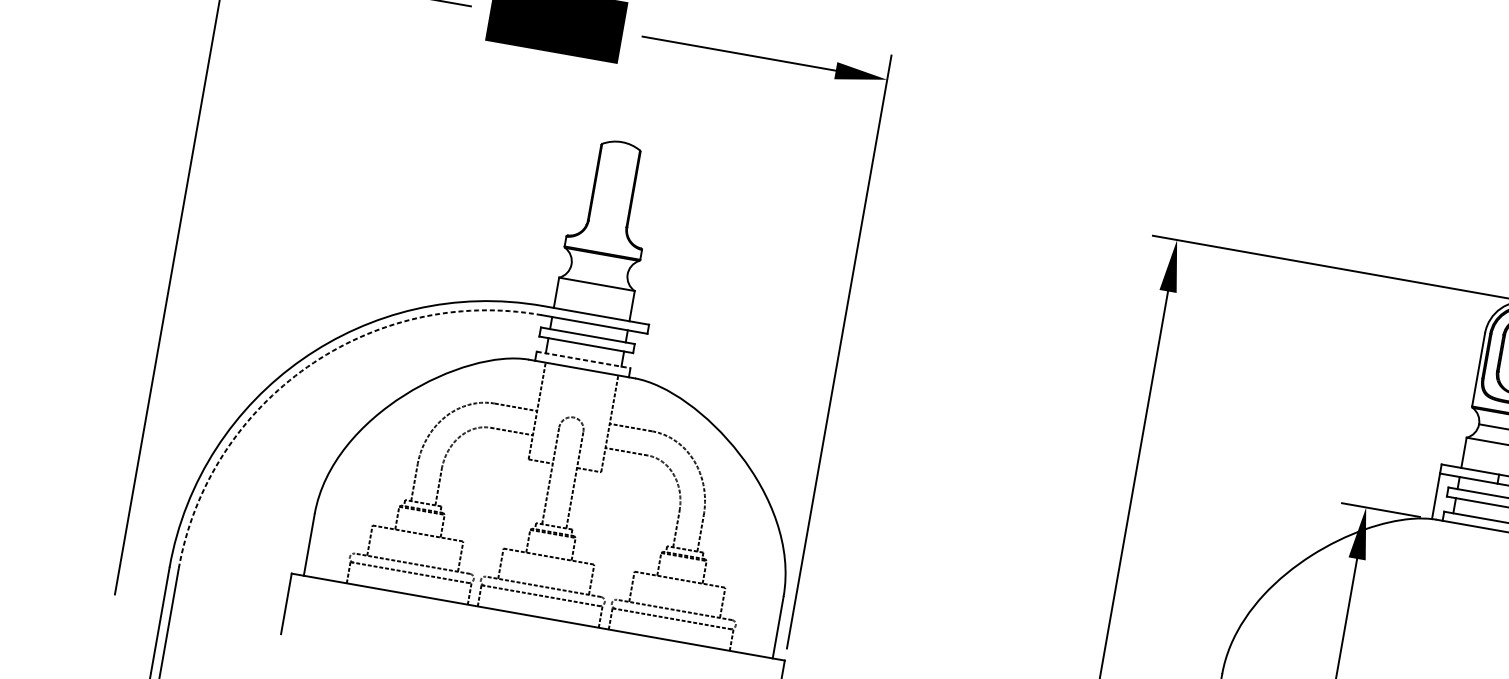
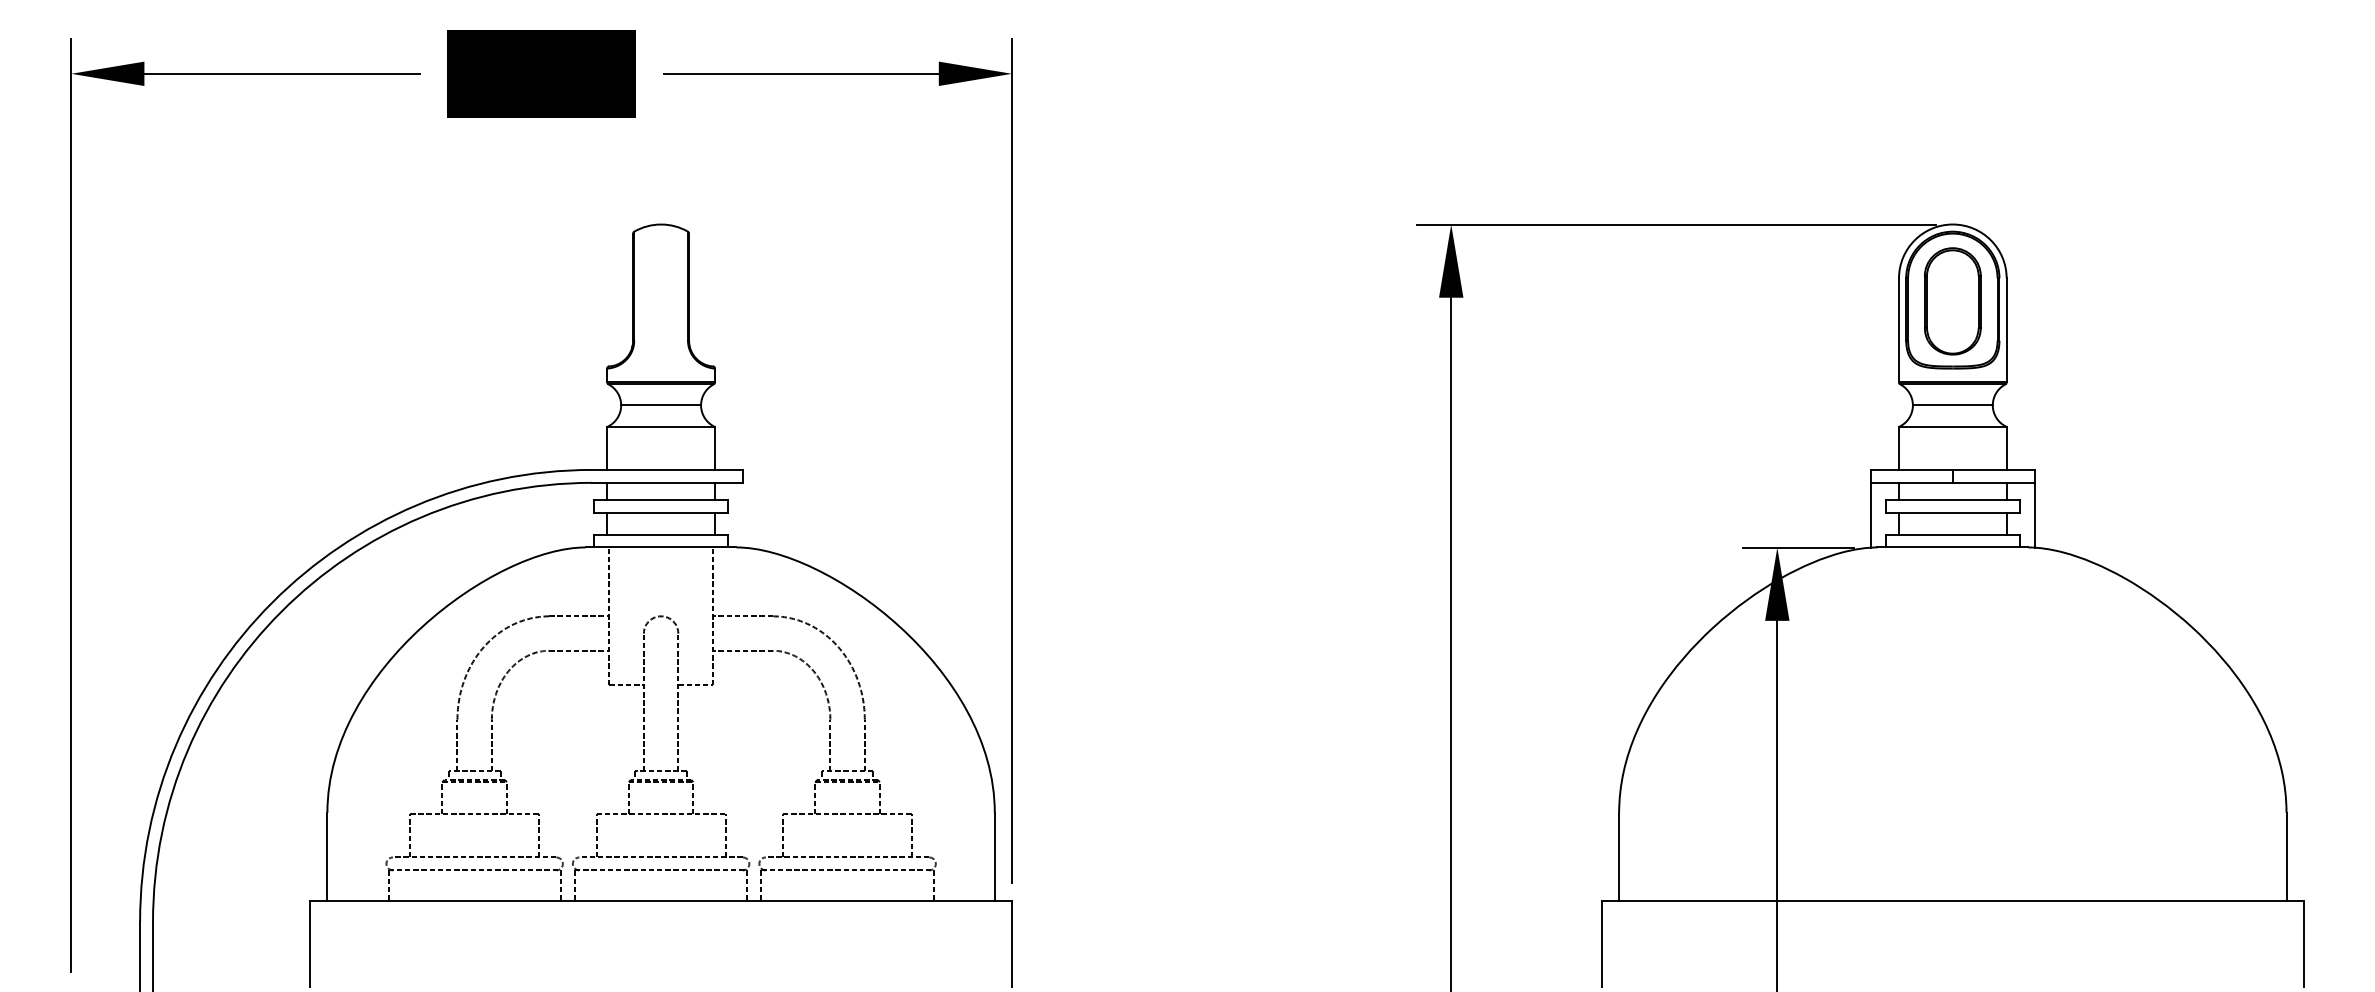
line: (599, 269) -> (661, 405), added
line: (583, 359) -> (661, 534), dashed -> solid
arc: (307, 367) -> (281, 611), dashed -> solid

